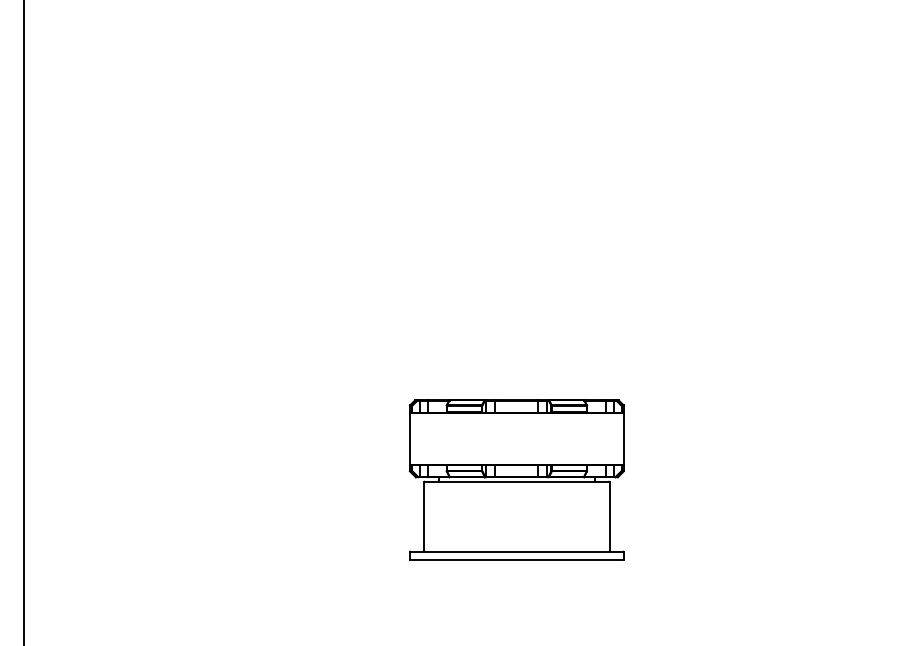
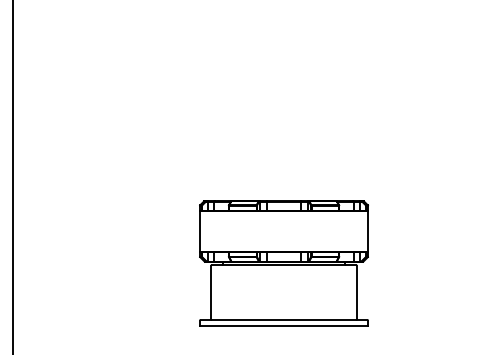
part: (515, 479) -> (283, 263), size x1.43

